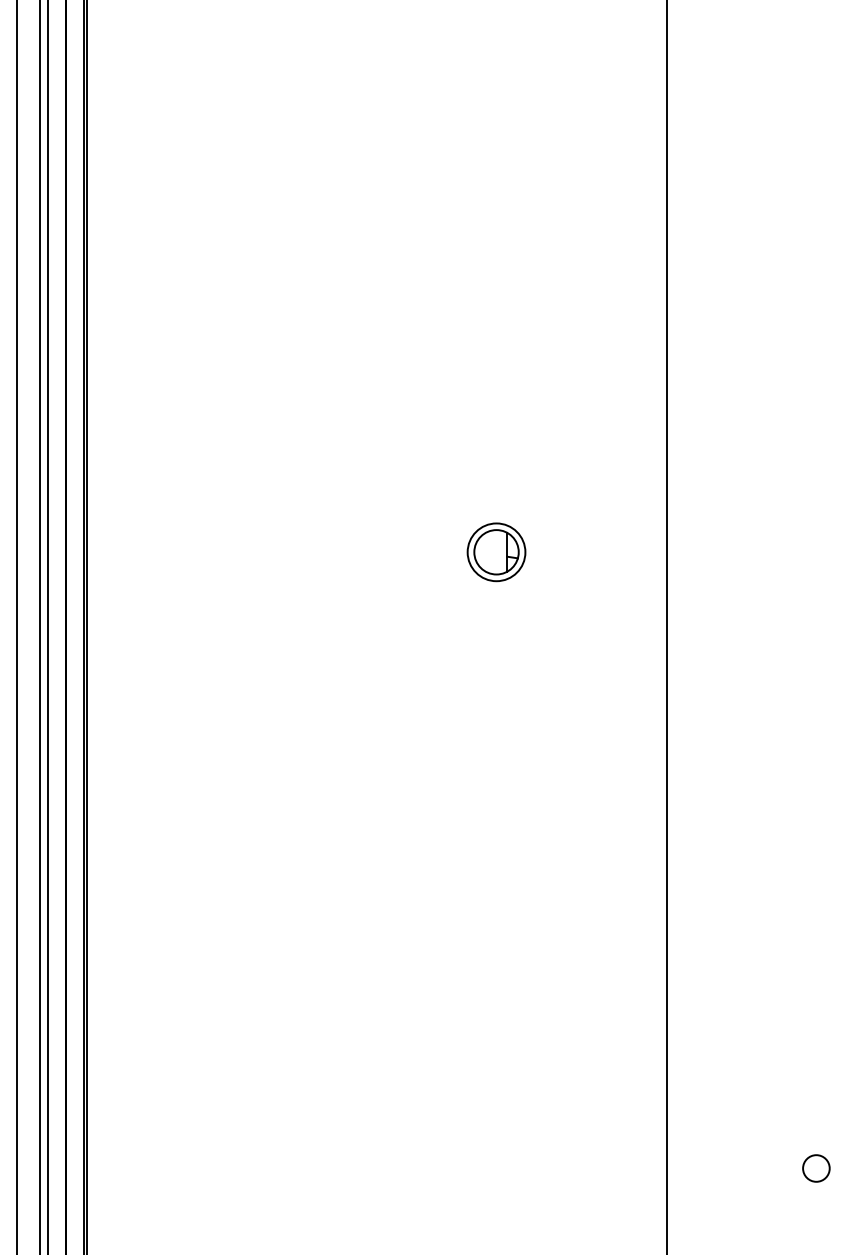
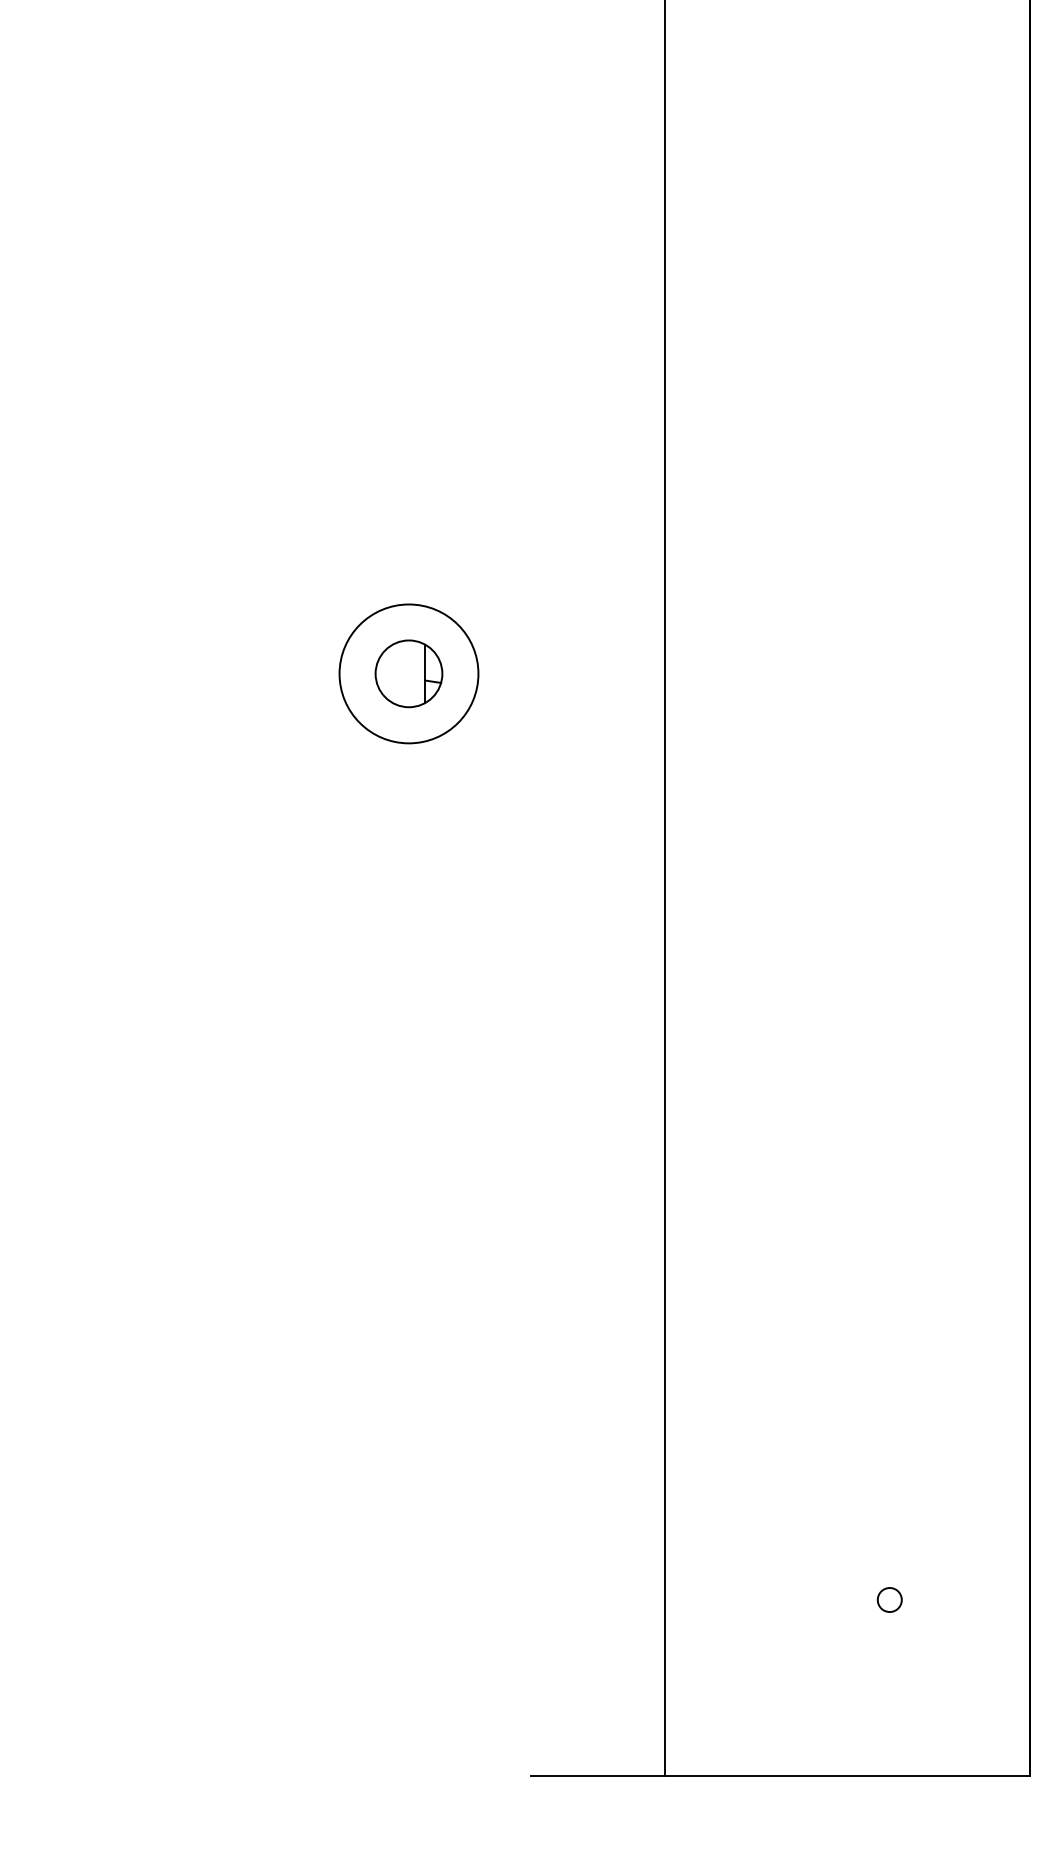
circle: (496, 552) -> (408, 674), size x1.6
circle: (816, 1168) -> (889, 1600), size x0.6

